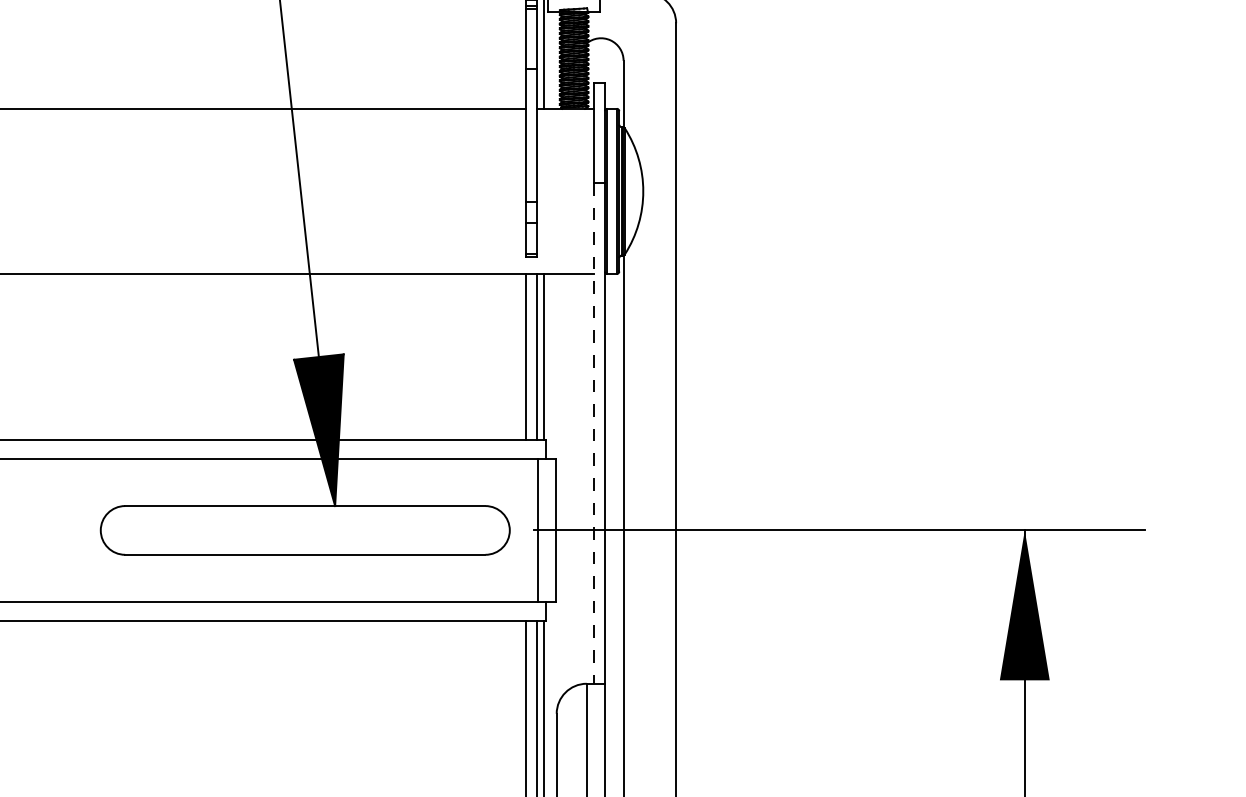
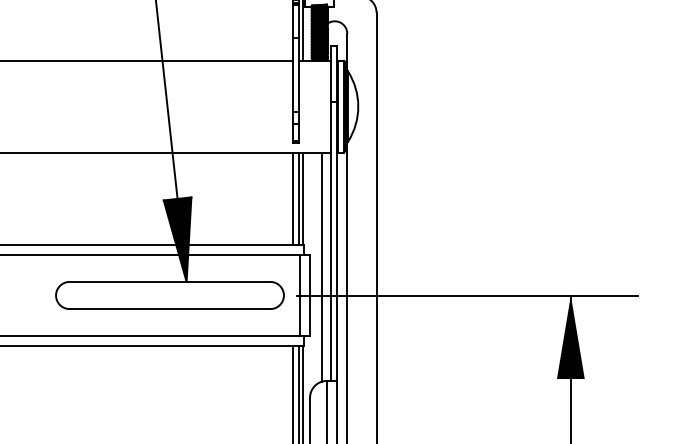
line: (593, 433) -> (330, 241), dashed -> solid
line: (579, 478) -> (322, 266), added

